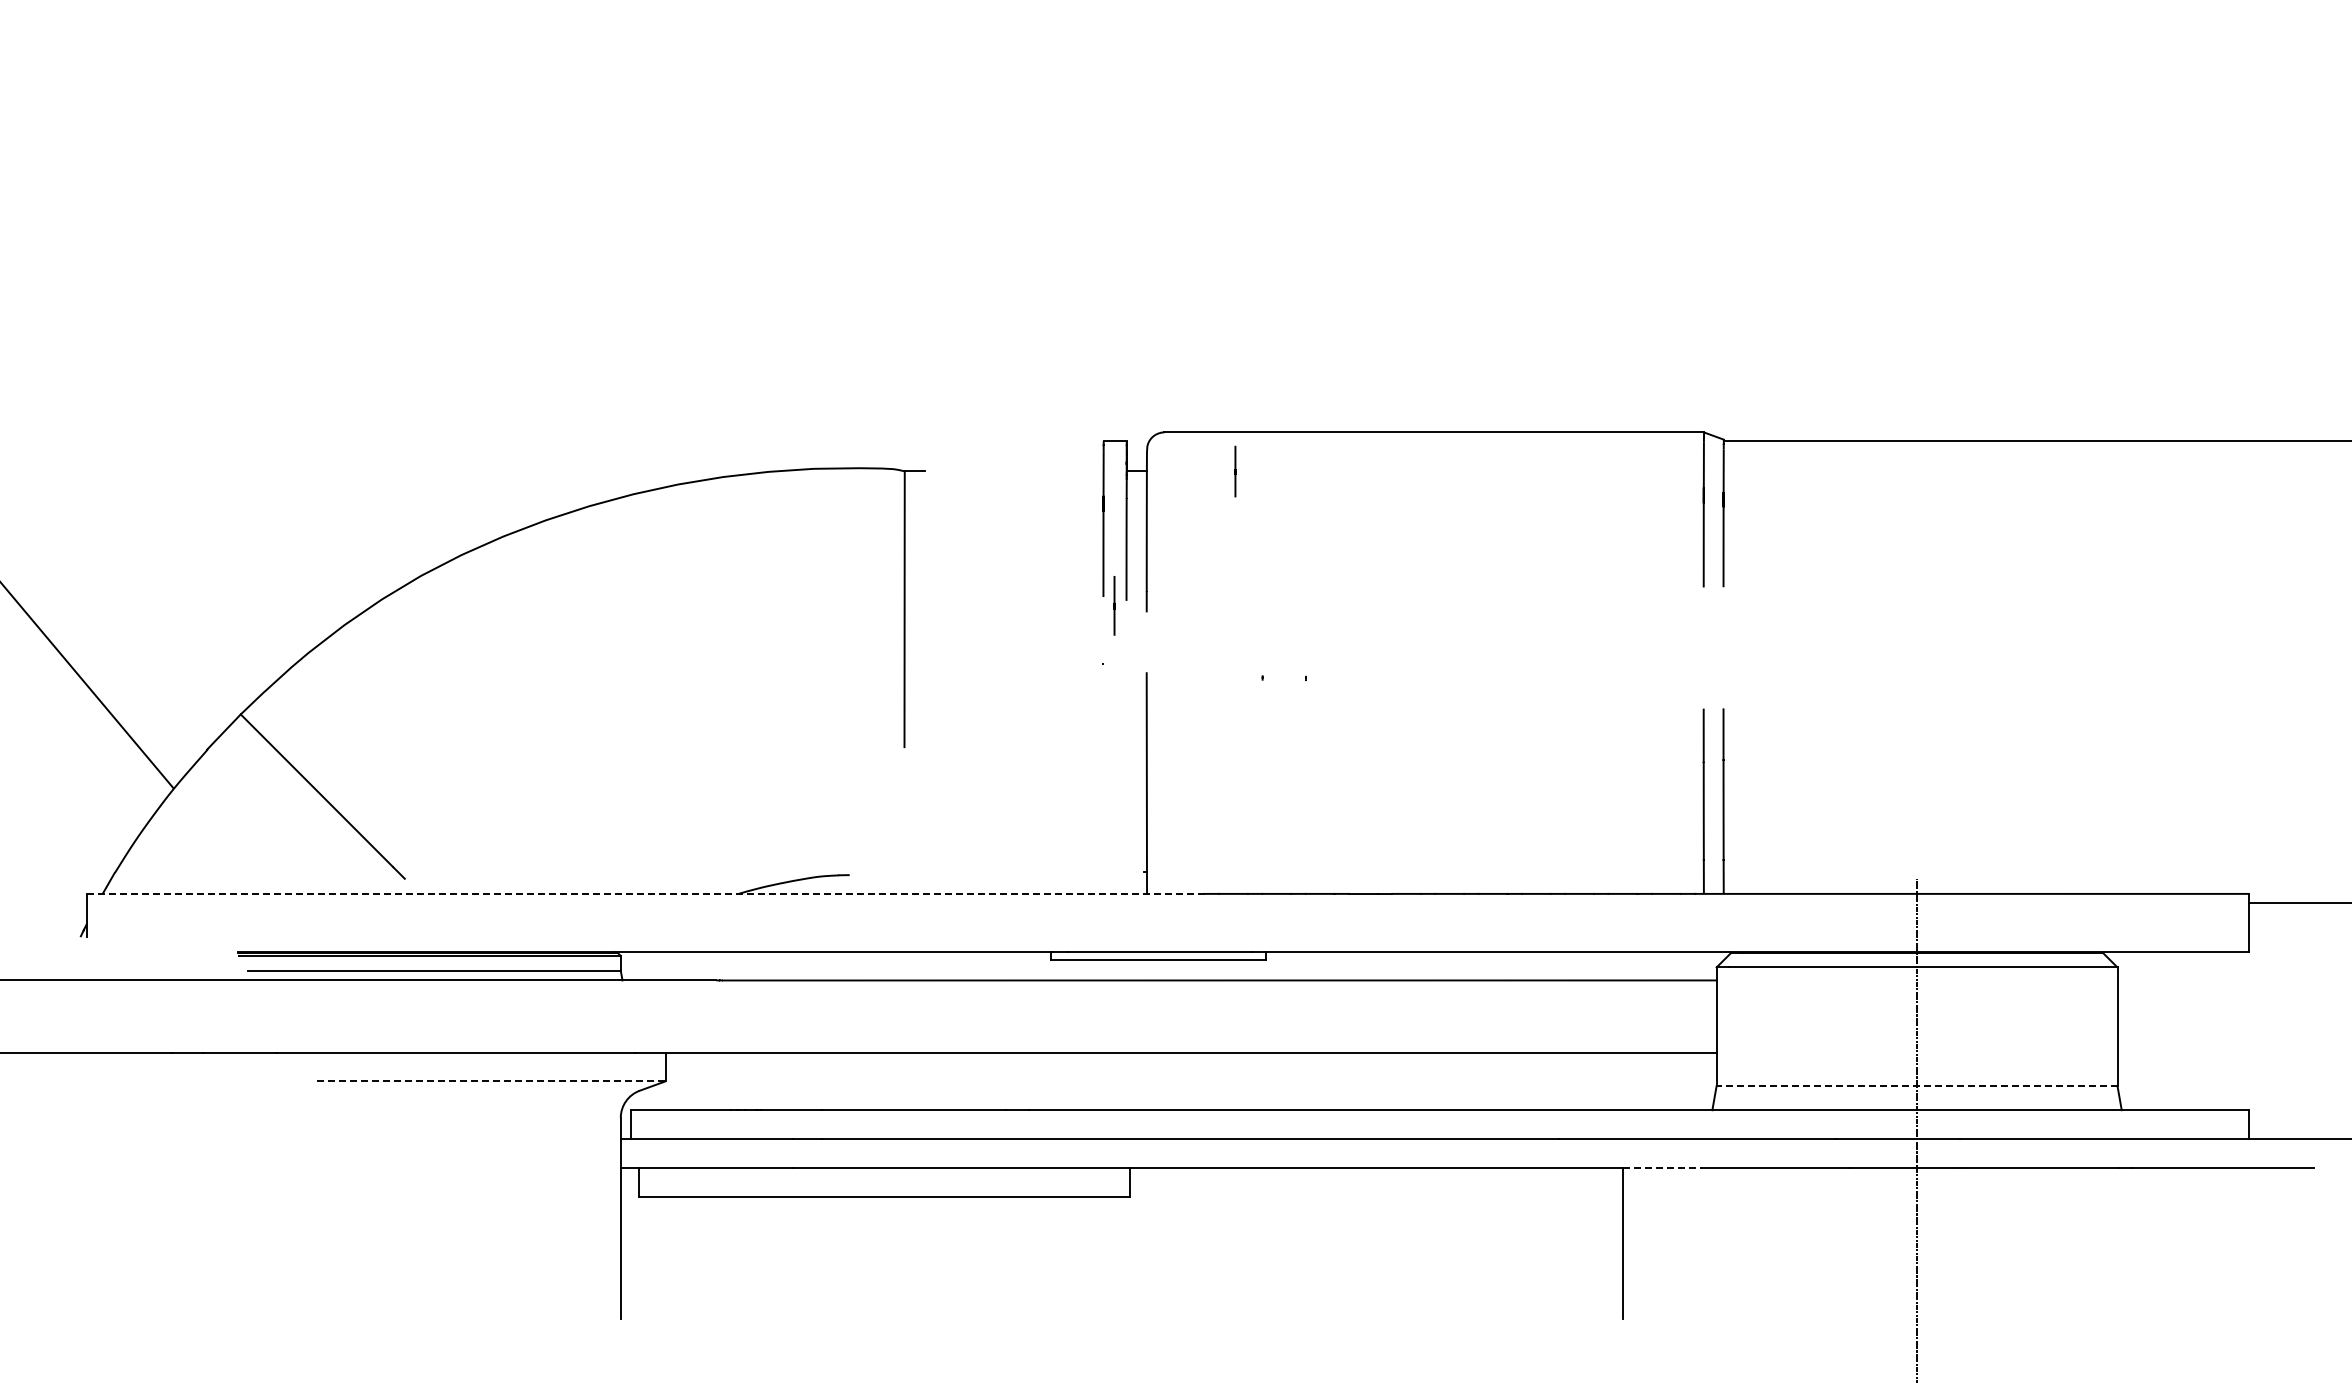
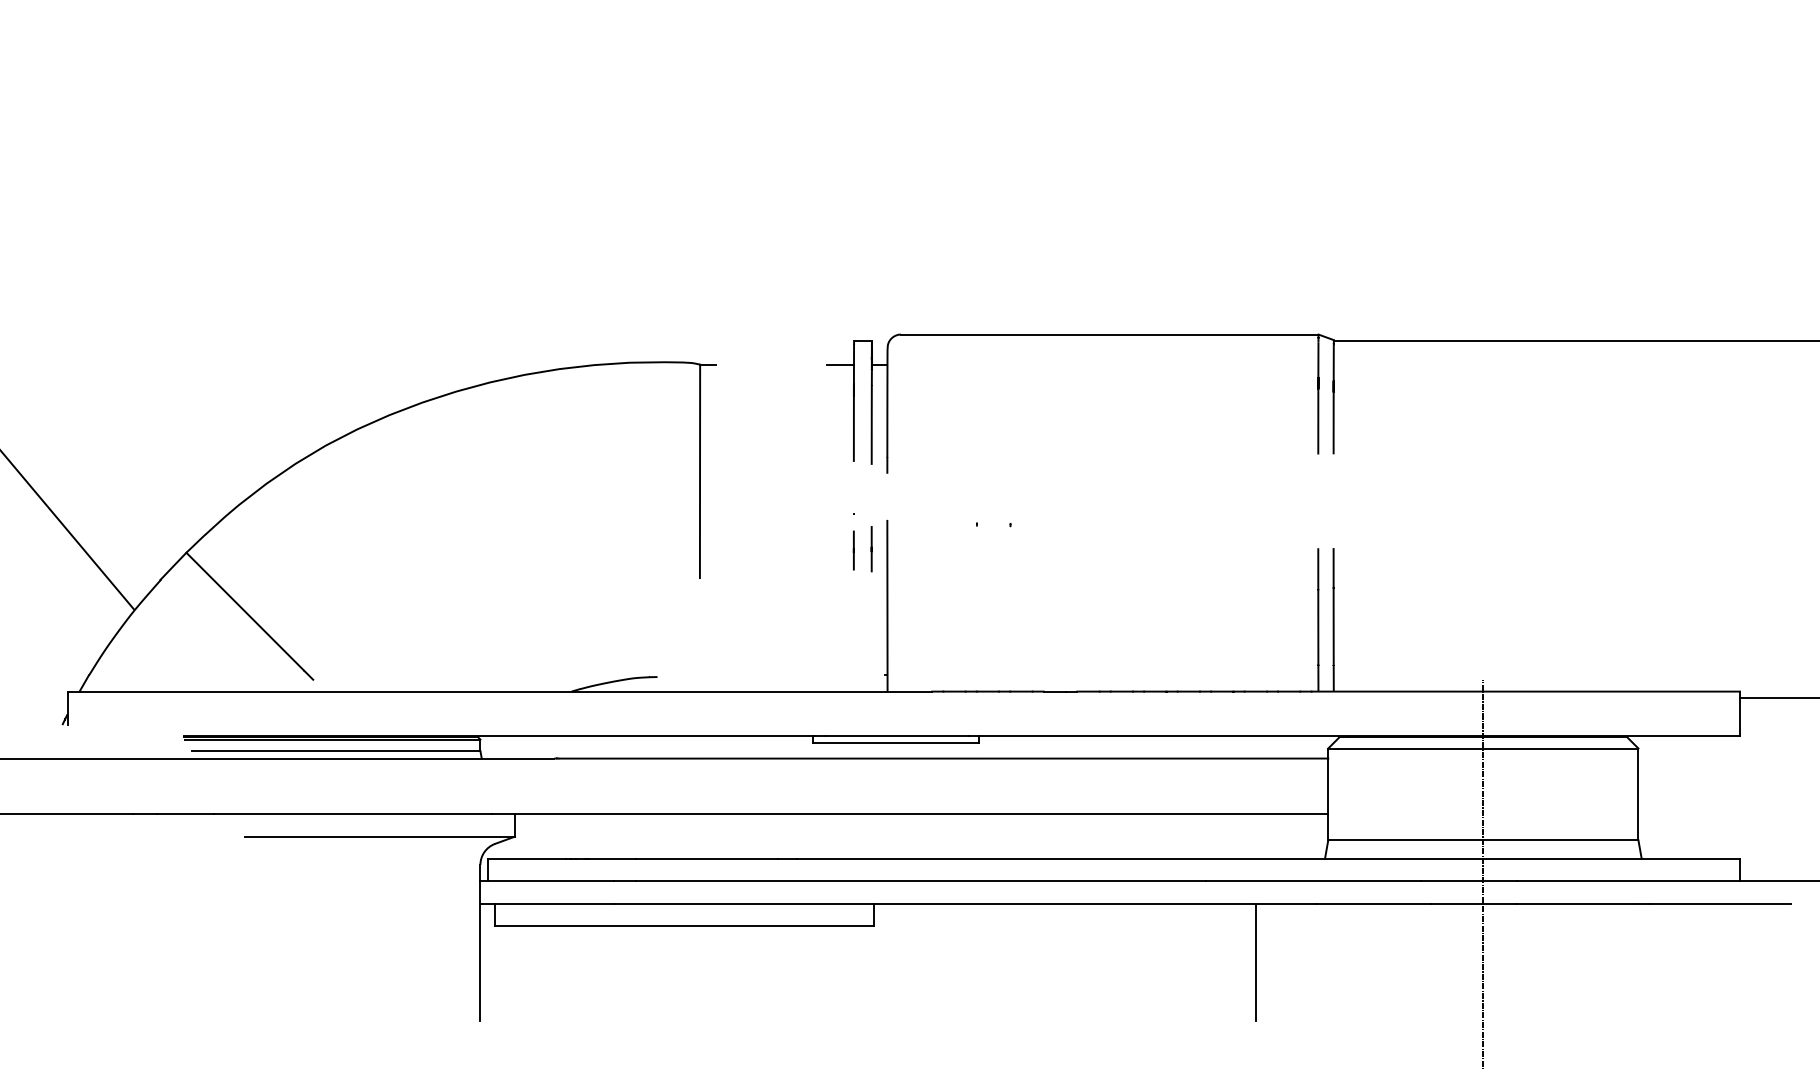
line: (1086, 471) -> (840, 364), added
line: (1235, 471) -> (853, 550), moved
line: (1114, 605) -> (871, 548), moved
line: (645, 893) -> (499, 691), dashed -> solid
line: (491, 1081) -> (380, 836), dashed -> solid
line: (1916, 1086) -> (1482, 840), dashed -> solid
line: (1662, 1167) -> (1286, 903), dashed -> solid

